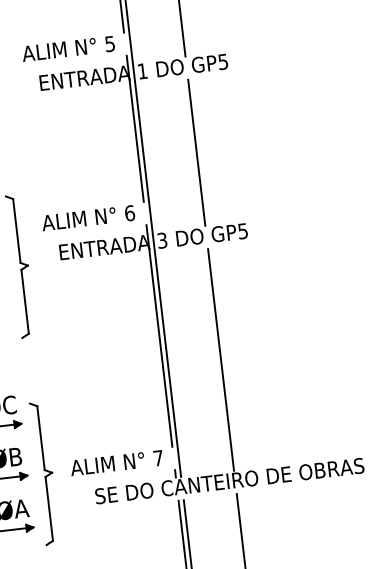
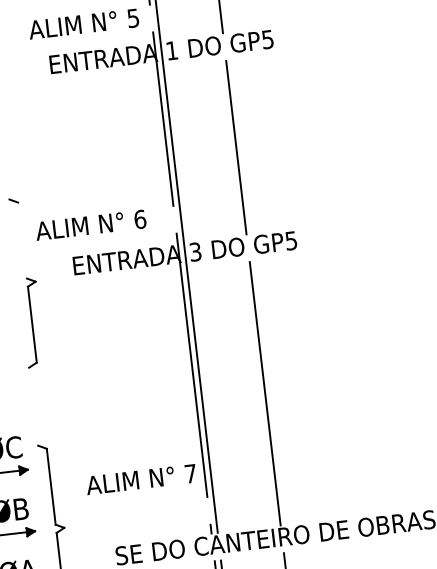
text: (89, 218) -> (92, 225), moved
line: (16, 230) -> (22, 239), removed
text: (116, 463) -> (140, 480), moved

